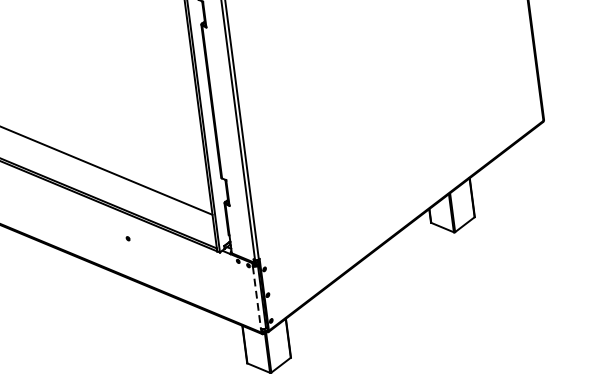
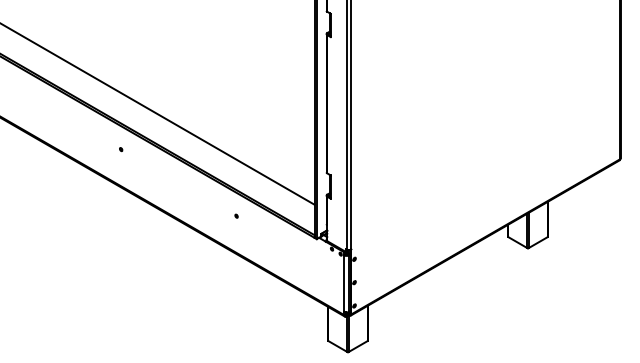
line: (257, 298) -> (344, 284), dashed -> solid

